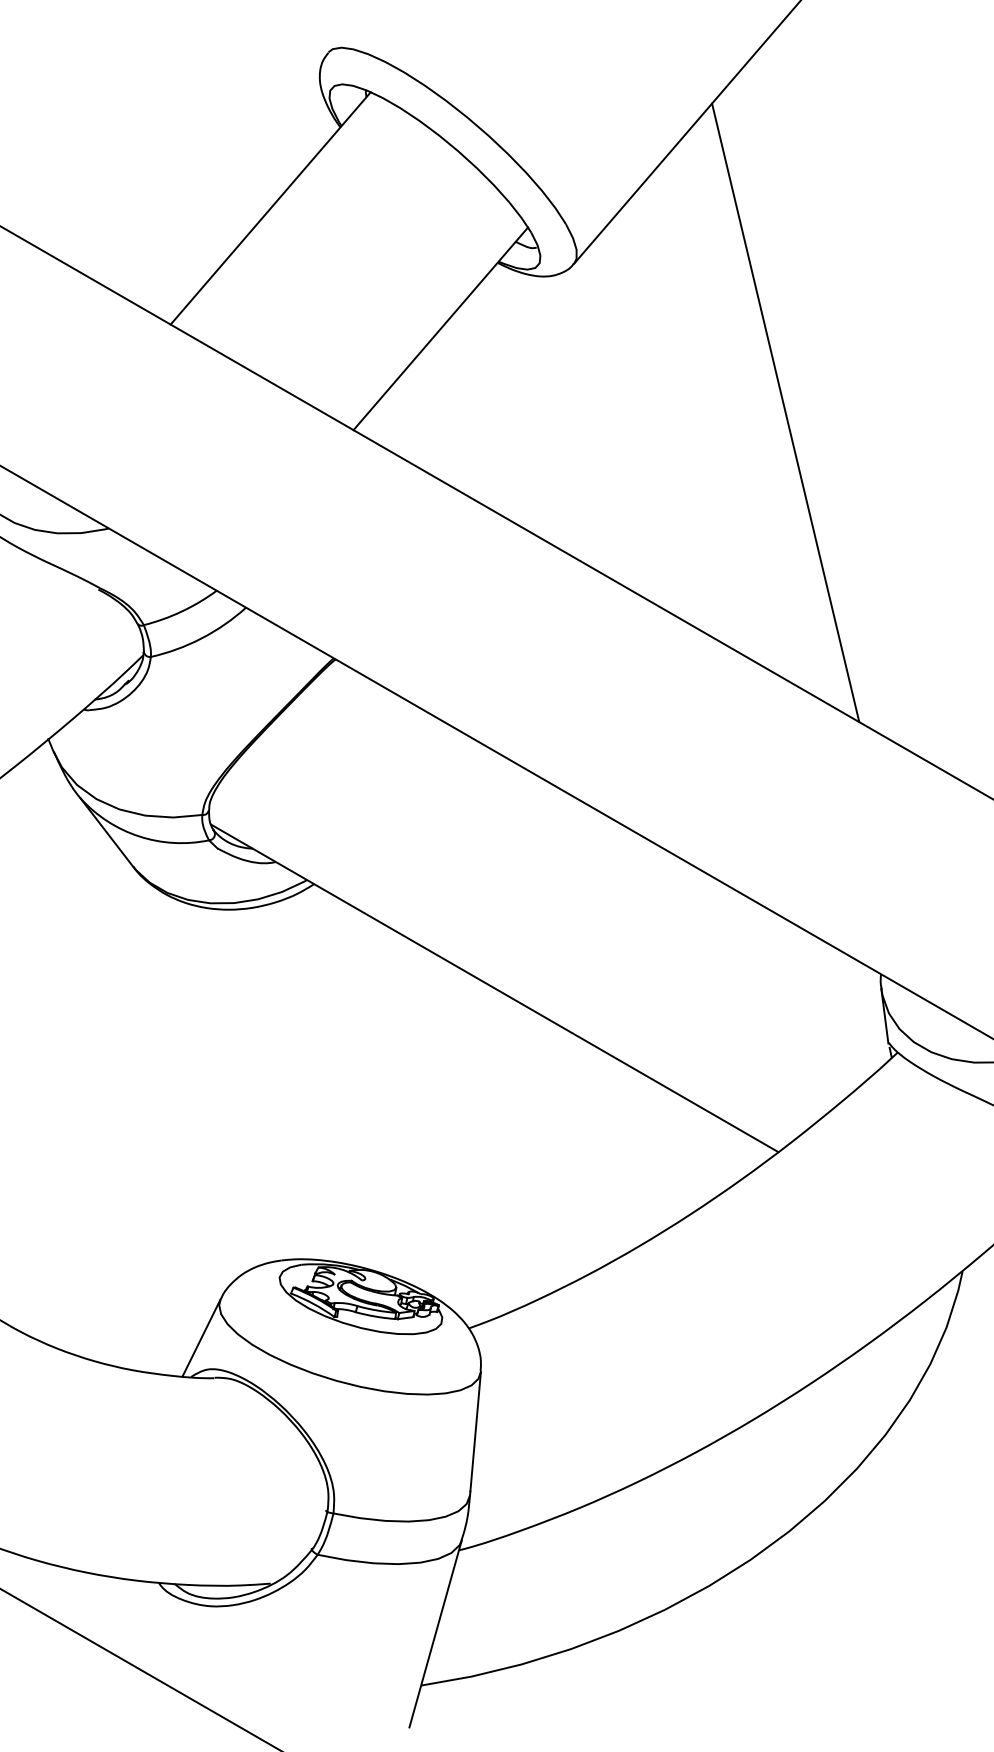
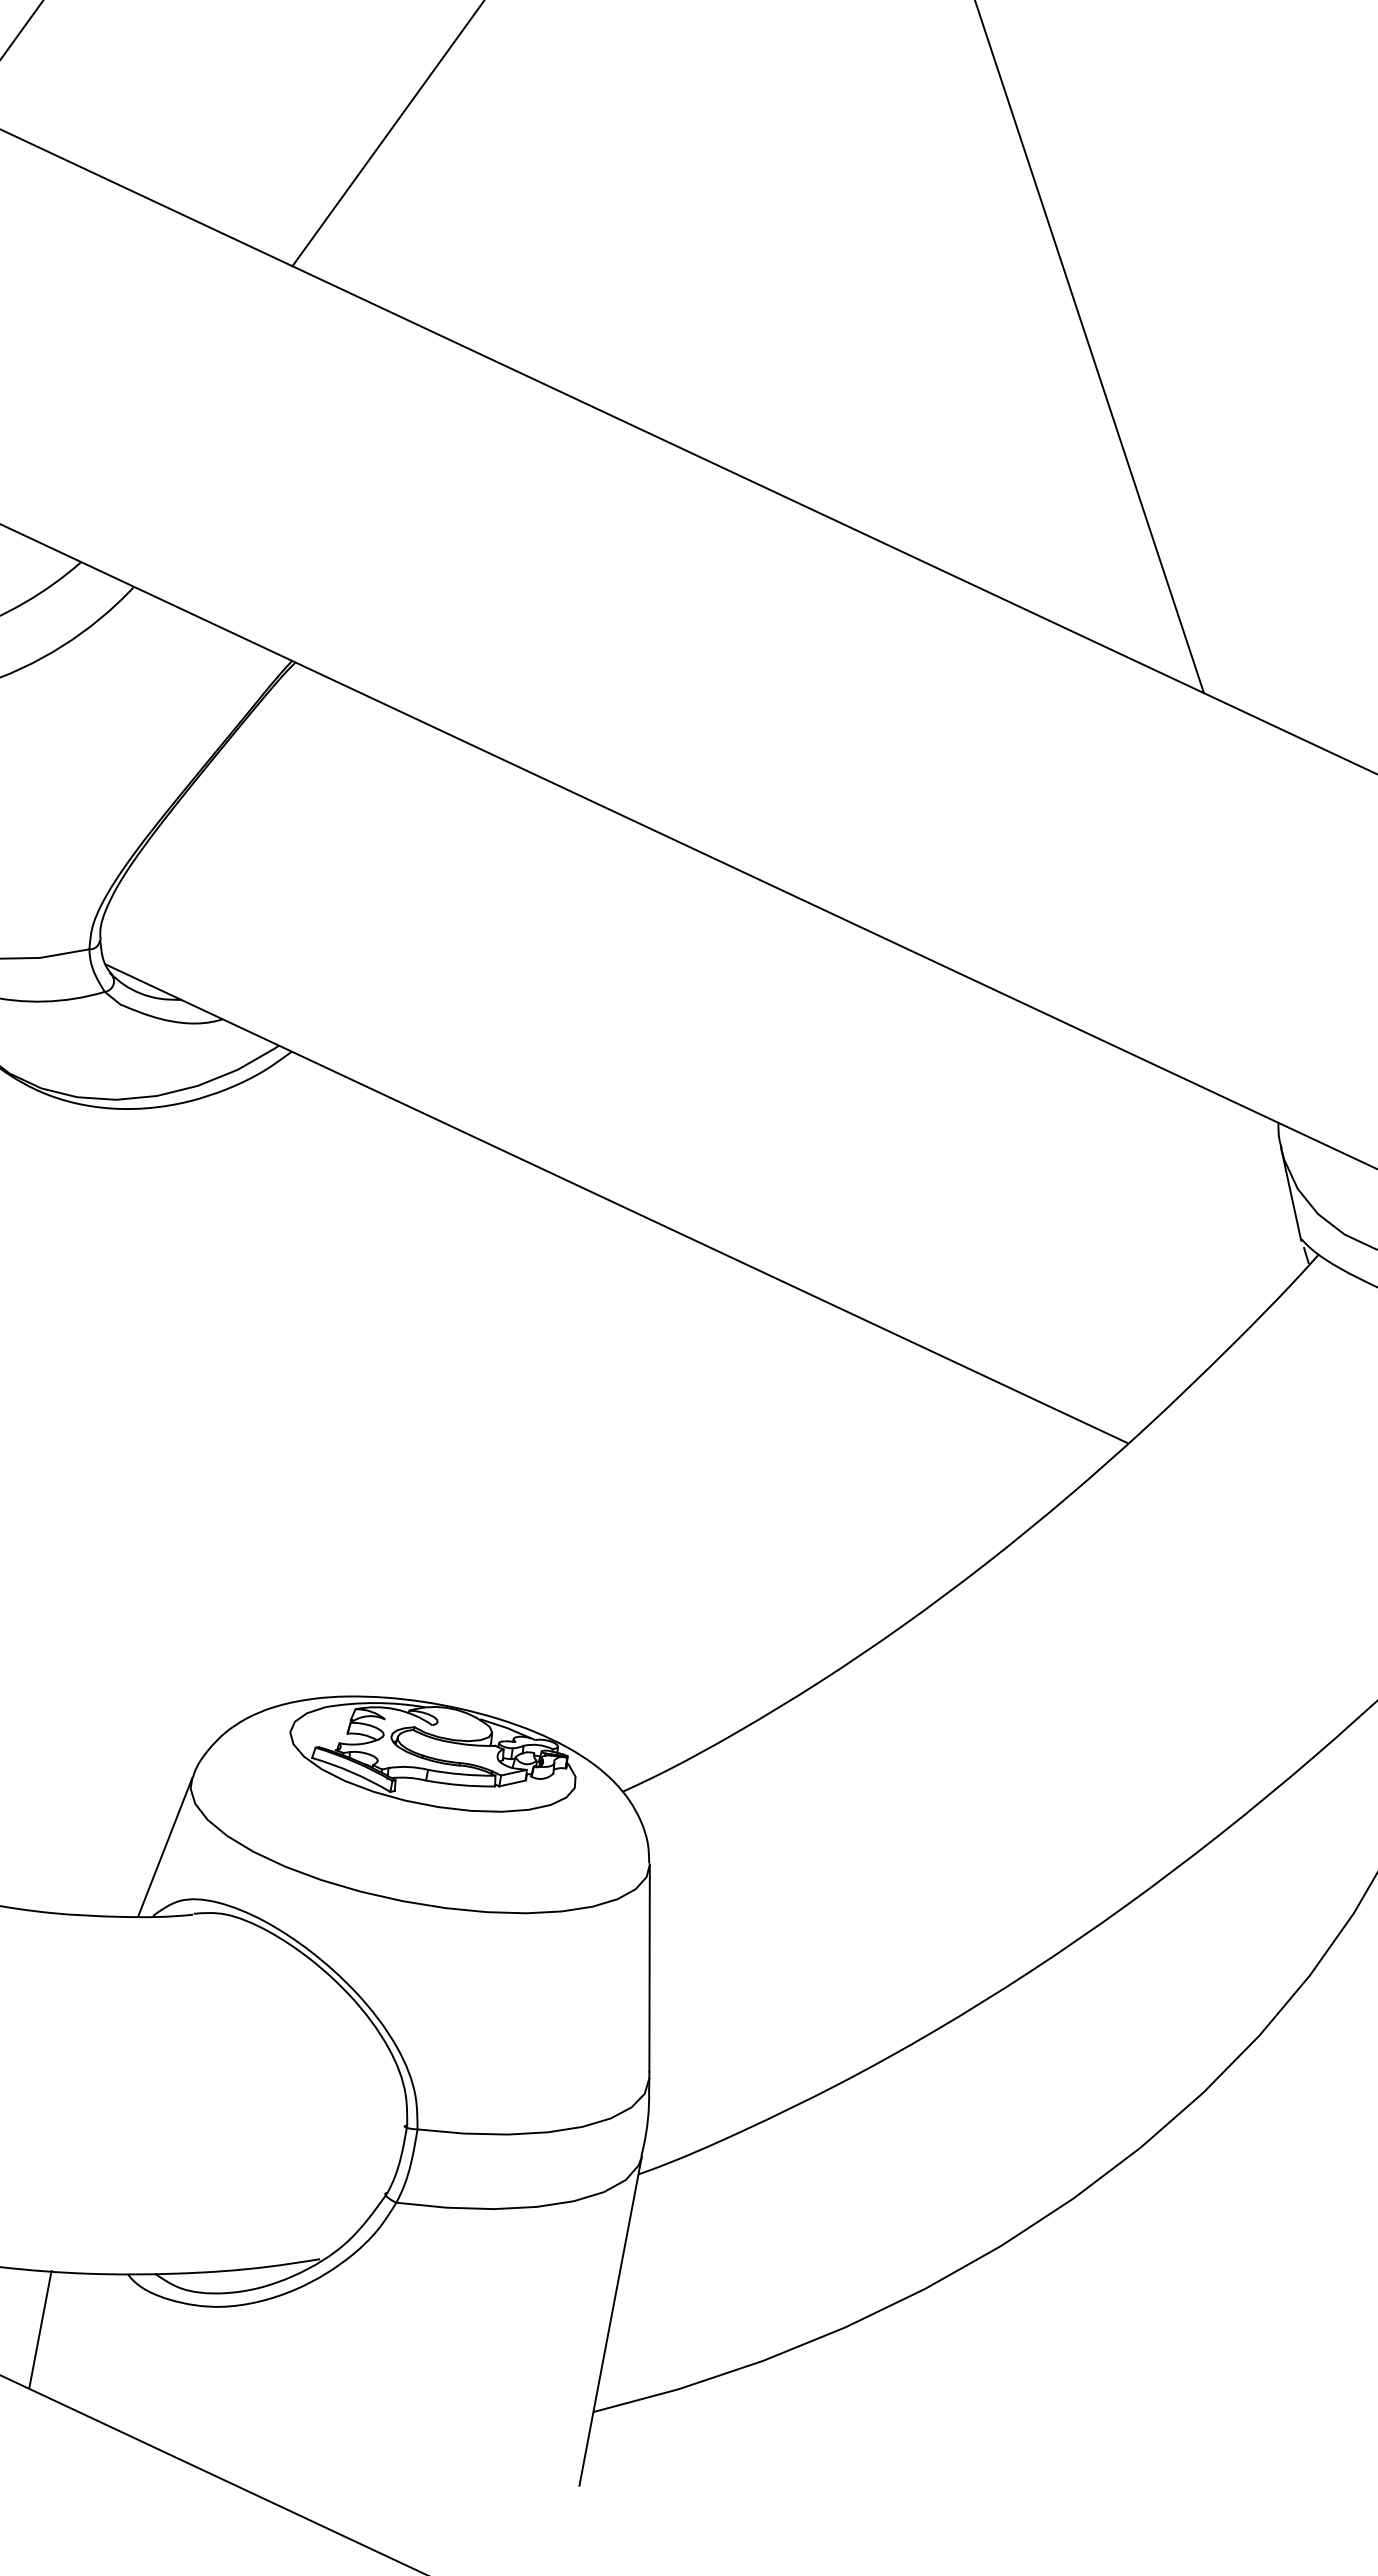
line: (105, 1610) -> (40, 2329), added

